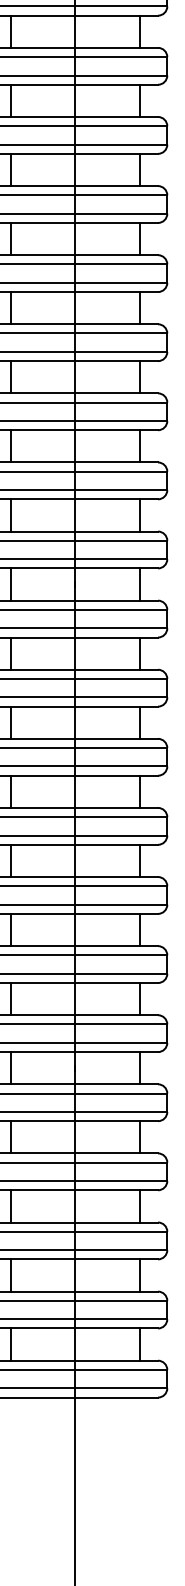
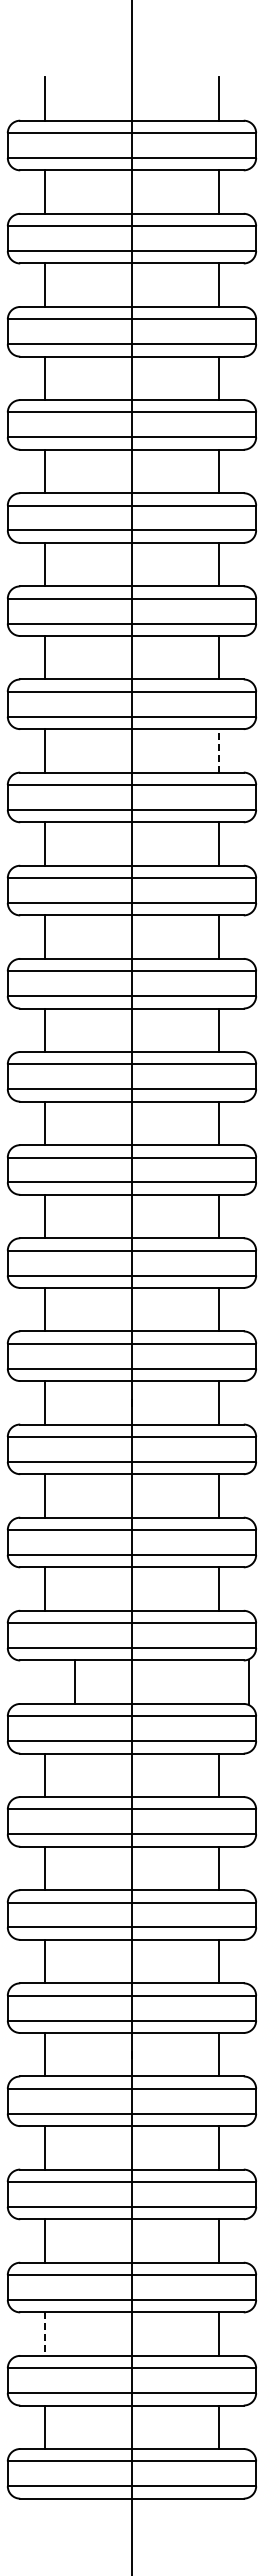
line: (139, 100) -> (218, 750), solid -> dashed
line: (11, 791) -> (75, 1681), moved
line: (139, 791) -> (248, 1681), moved
line: (11, 1275) -> (45, 2334), solid -> dashed

